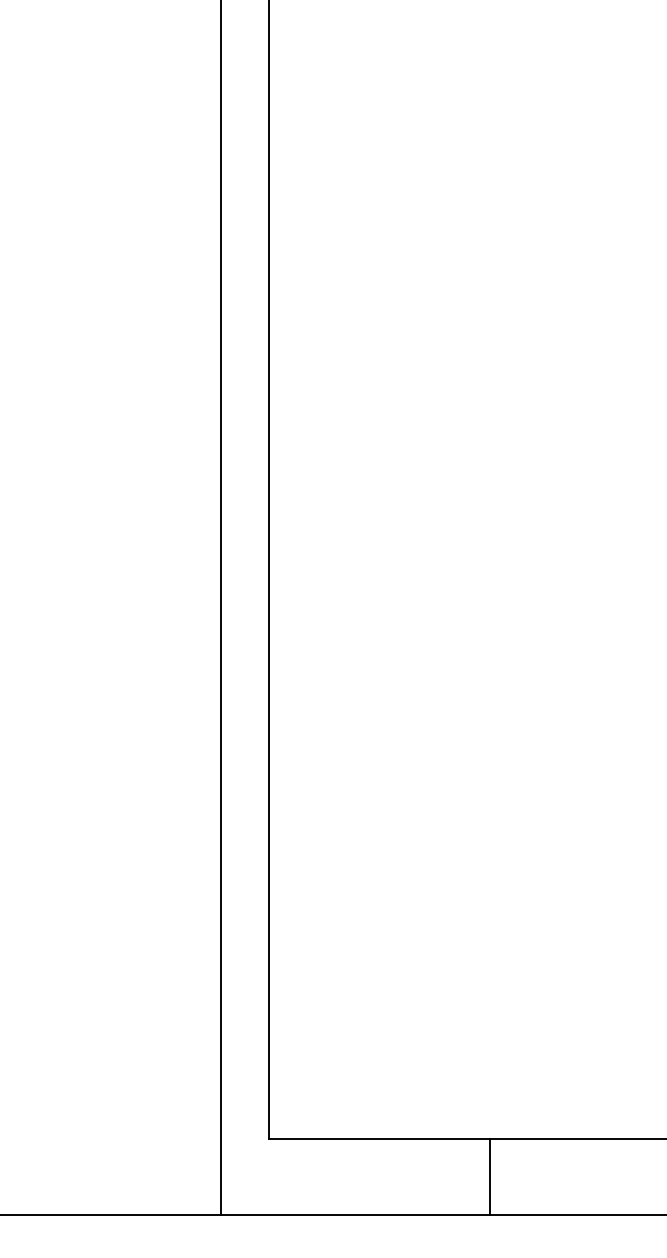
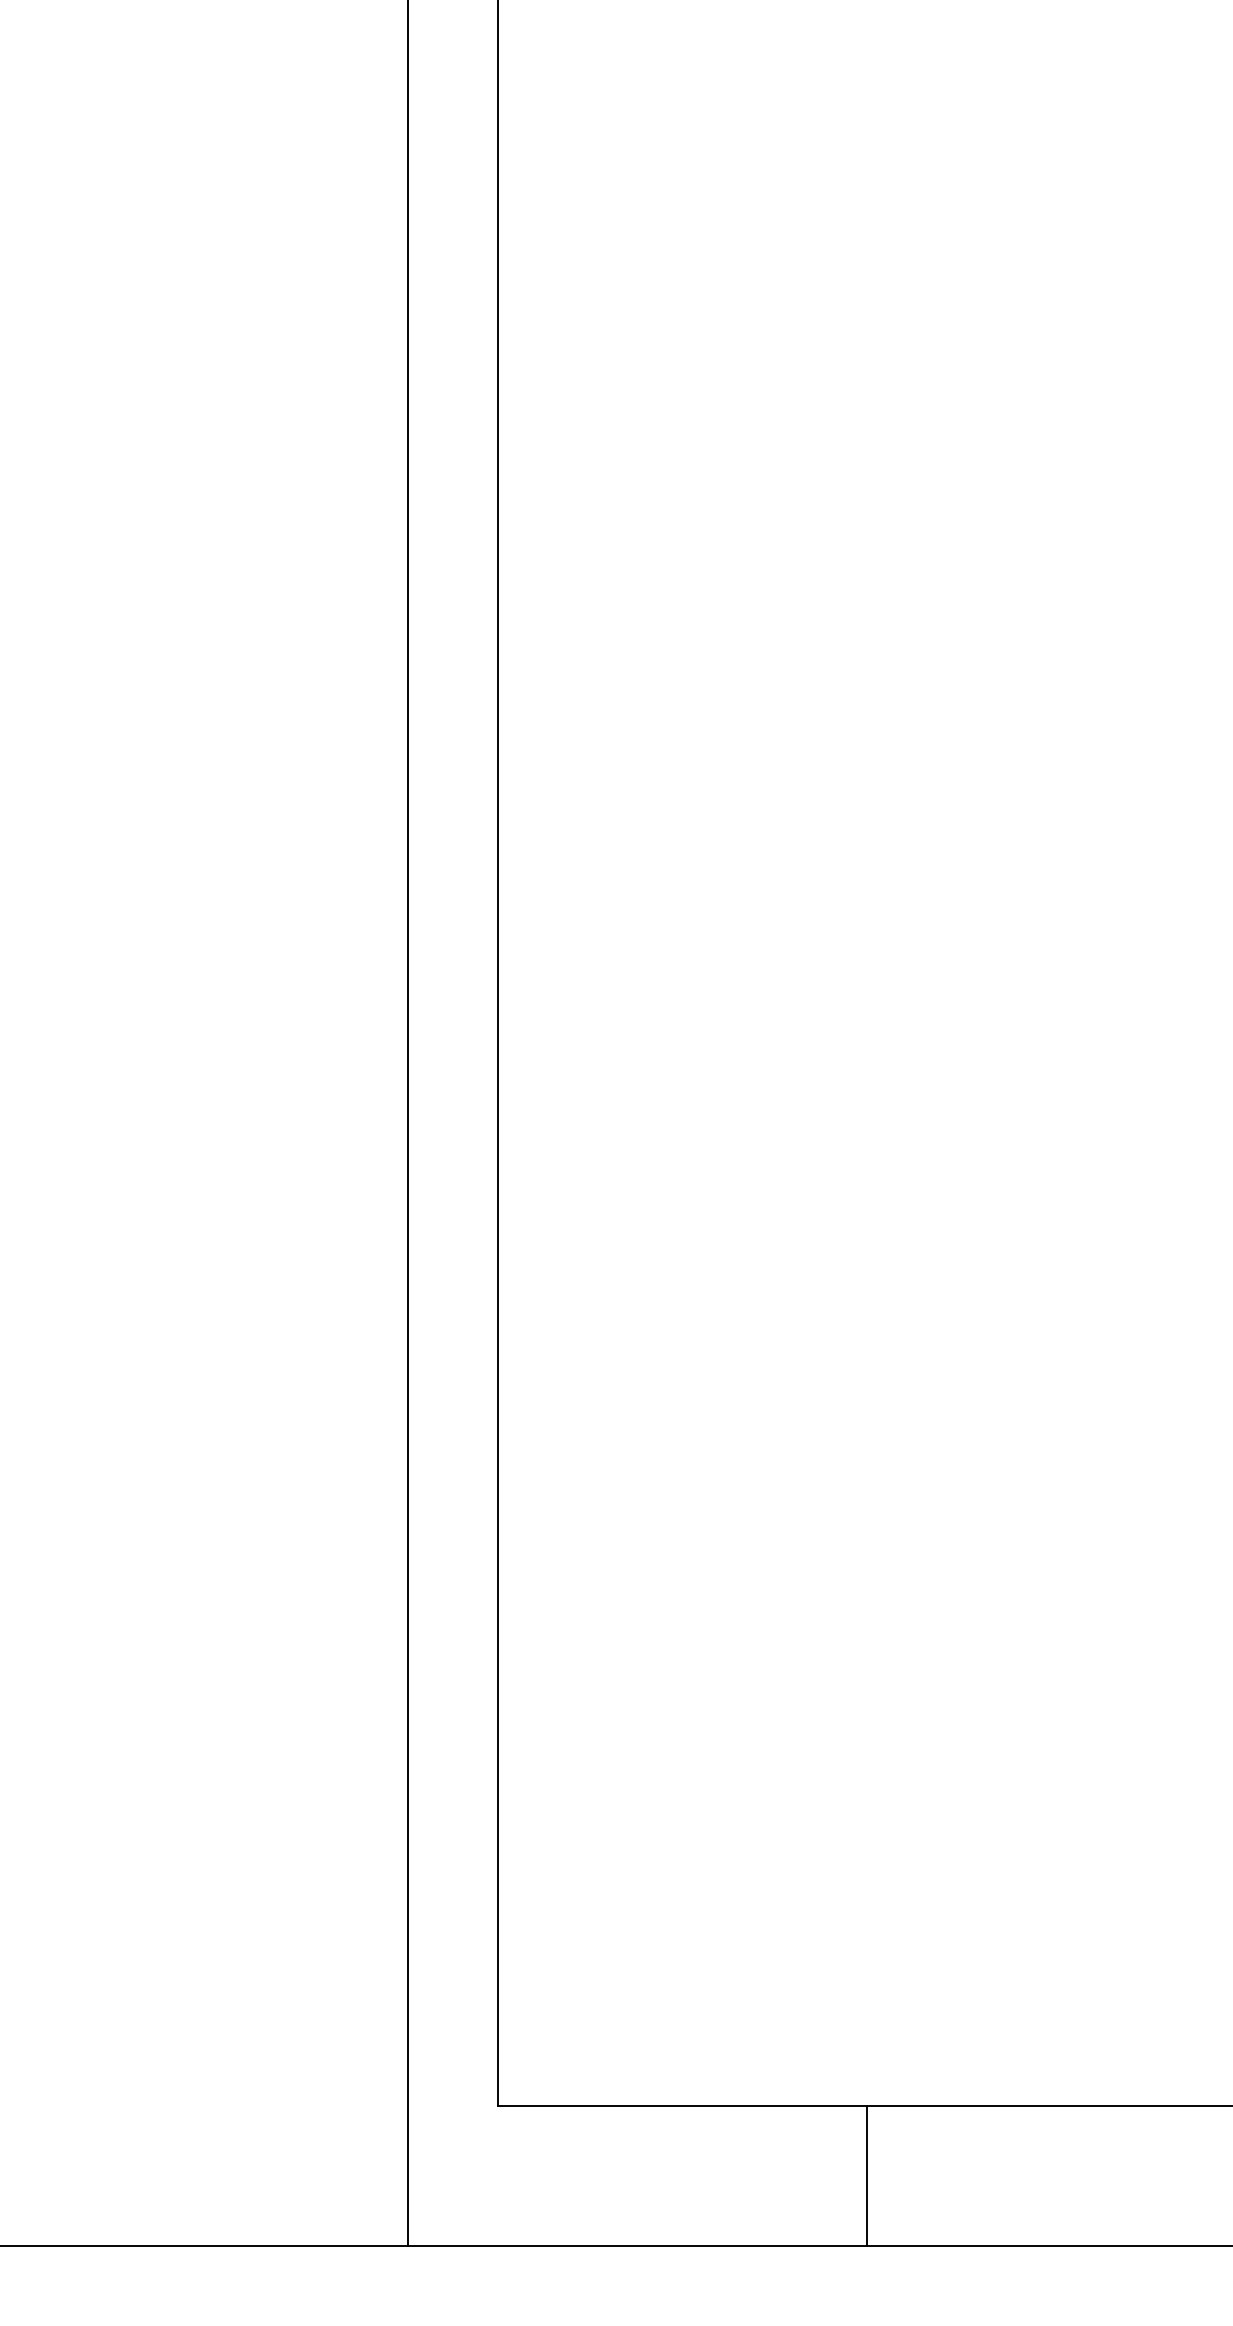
line: (490, 1176) -> (868, 2175), moved

